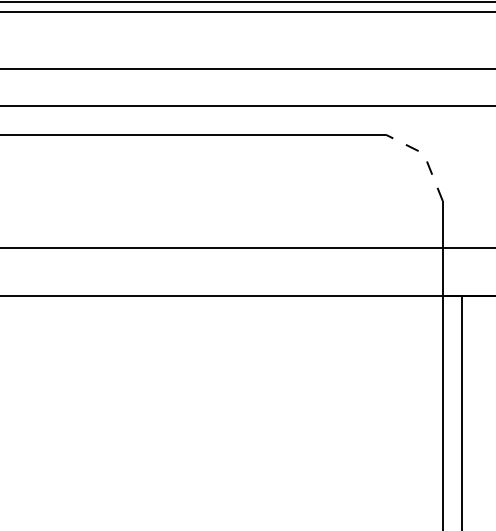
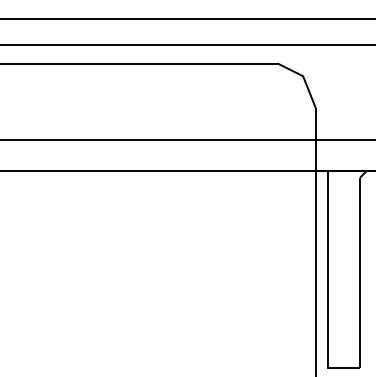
line: (424, 157) -> (303, 78), dashed -> solid

